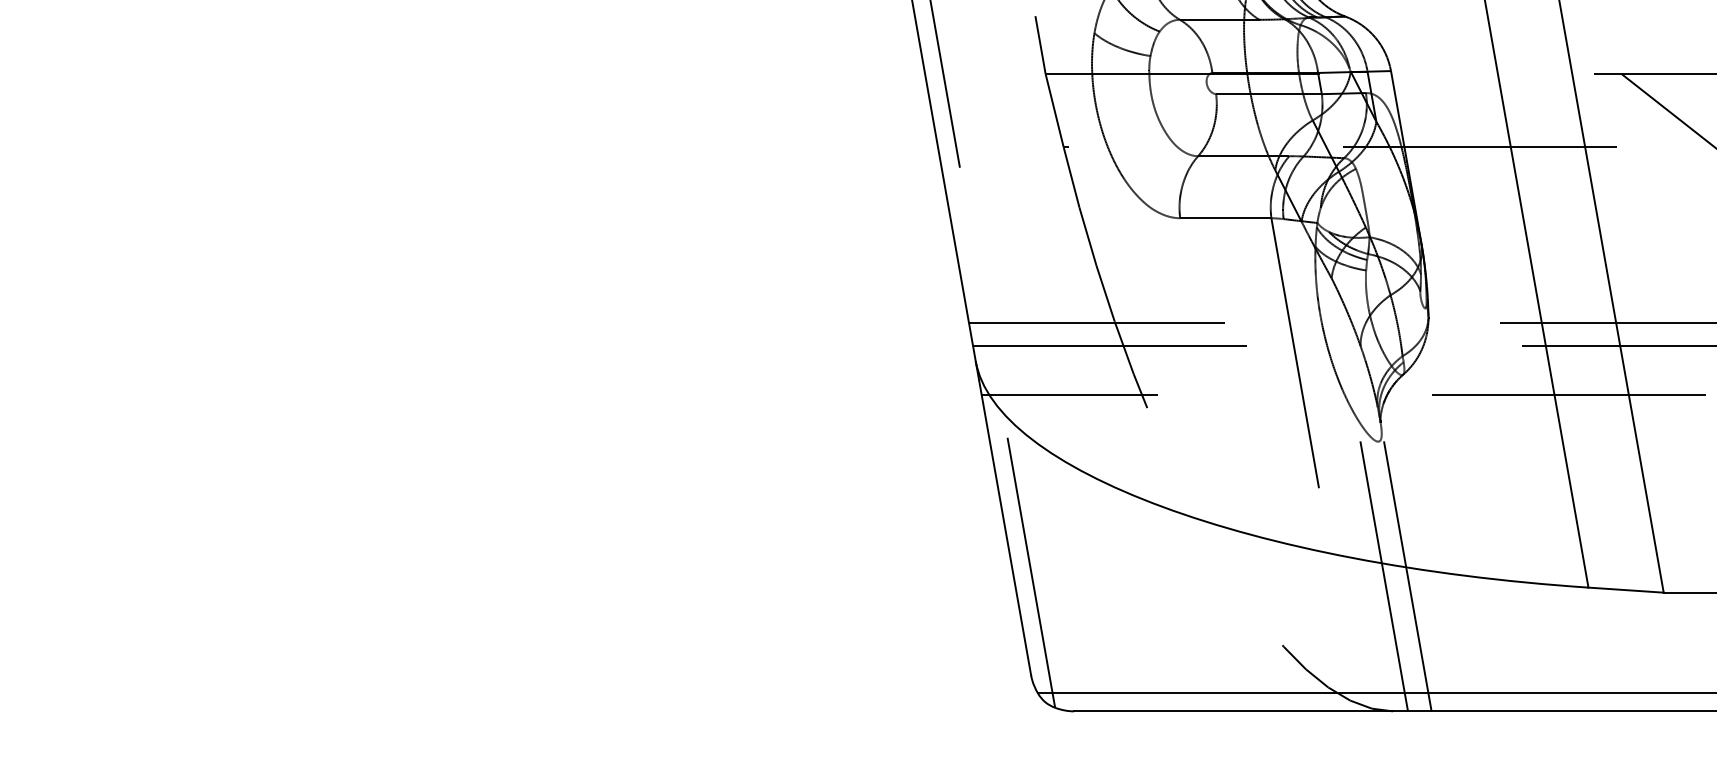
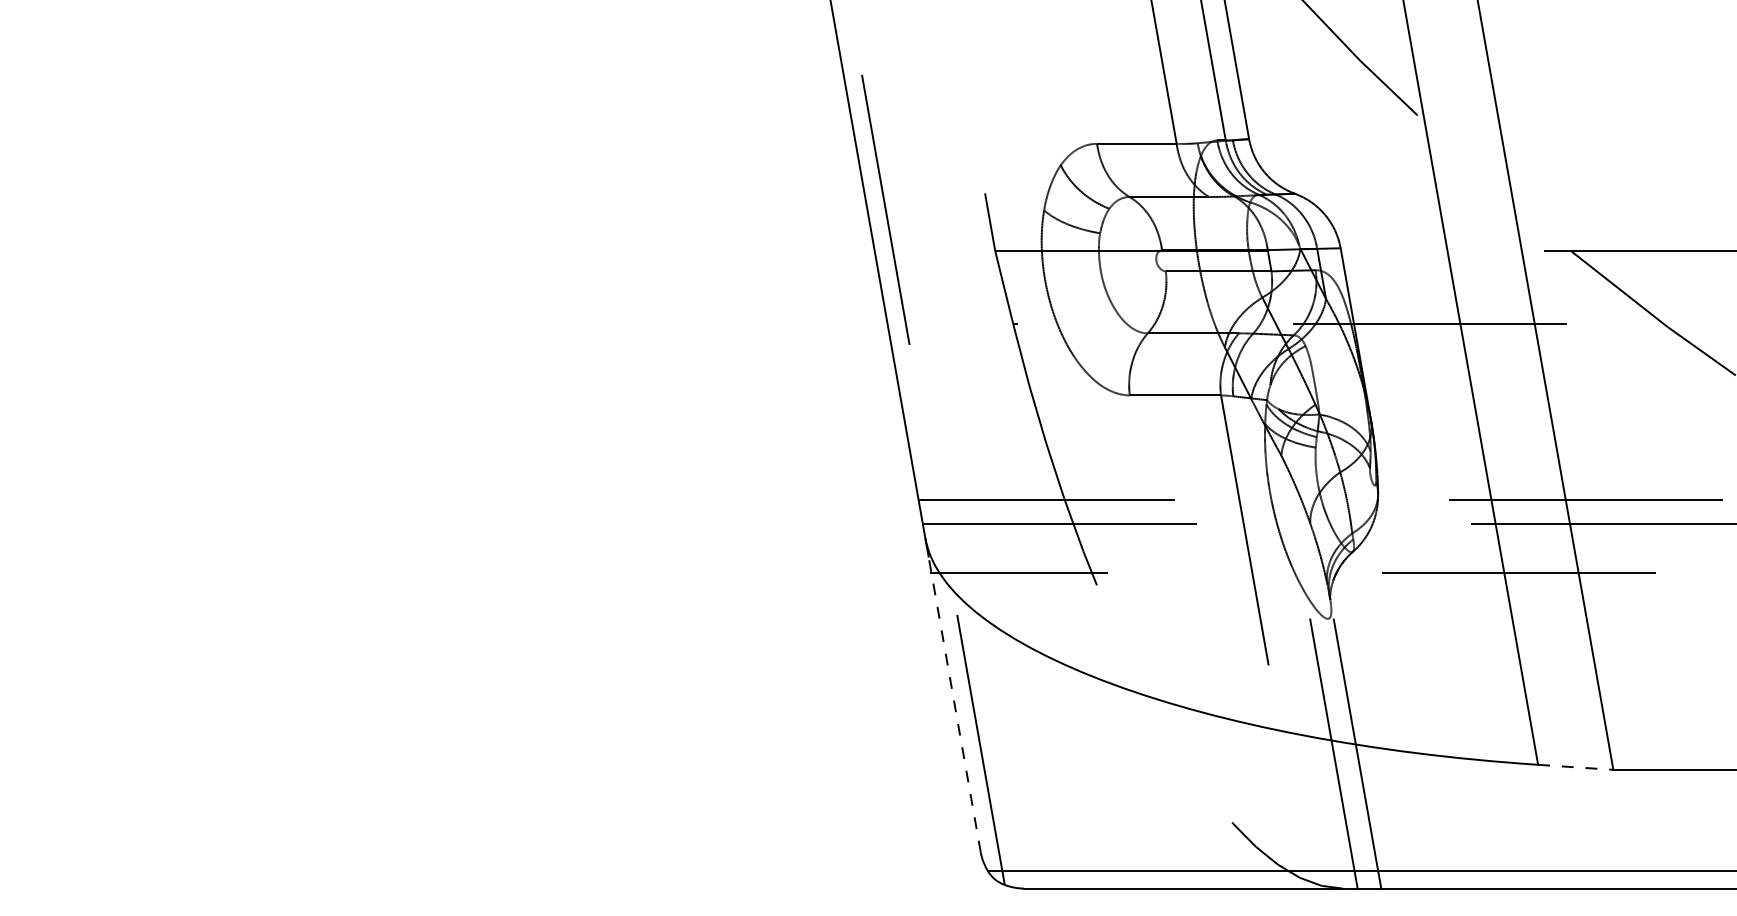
line: (1004, 528) -> (954, 705), solid -> dashed
line: (1625, 590) -> (1575, 767), solid -> dashed

